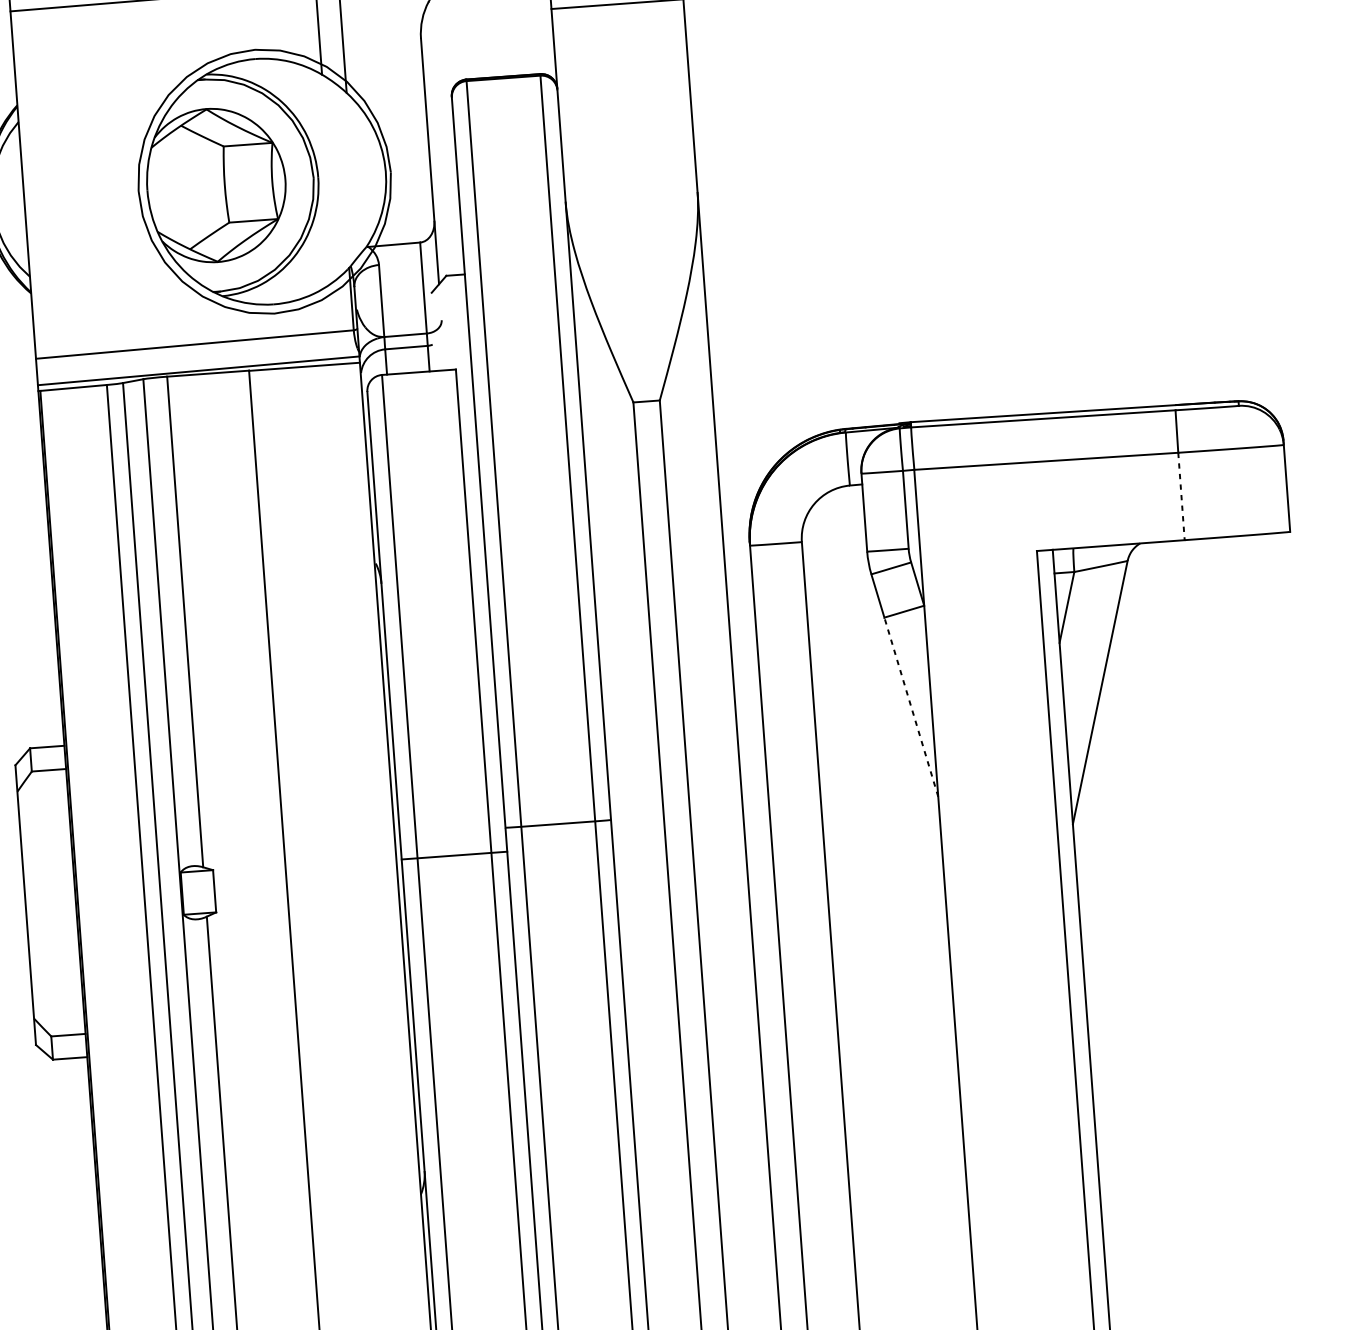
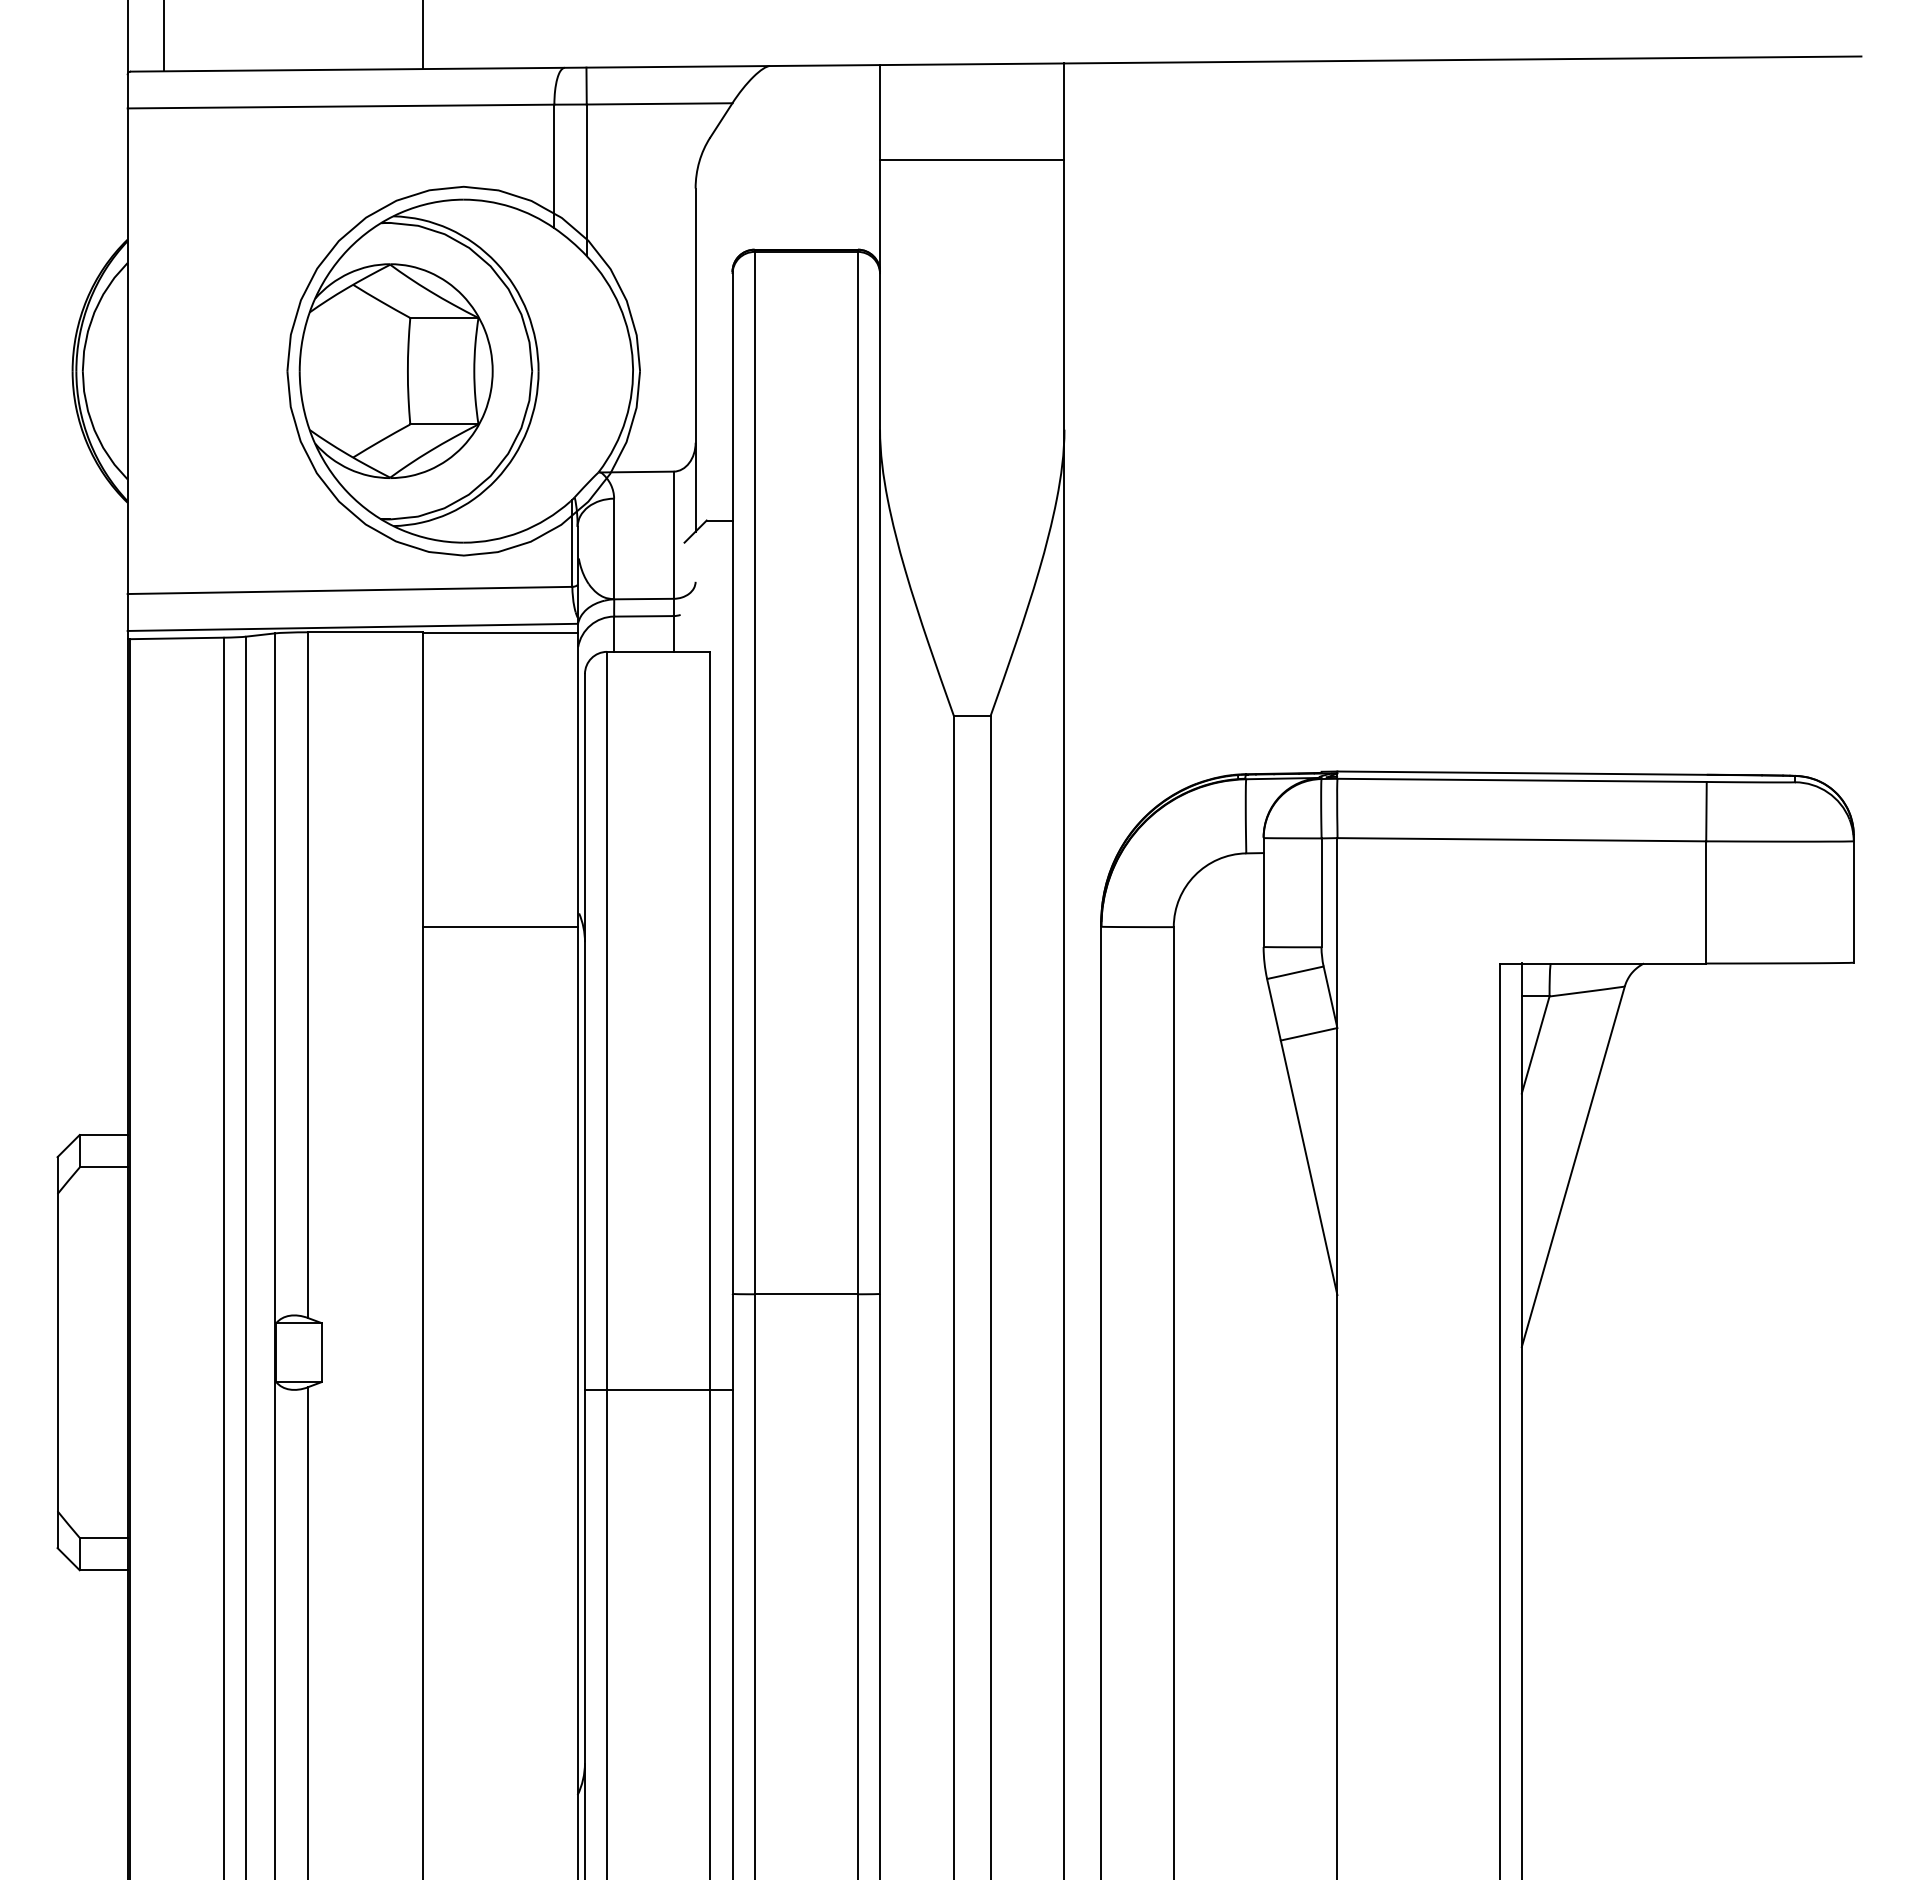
line: (1181, 496) -> (1706, 902), dashed -> solid
line: (319, 577) -> (499, 927), added
line: (911, 706) -> (1309, 1167), dashed -> solid
line: (454, 855) -> (658, 1389), moved

